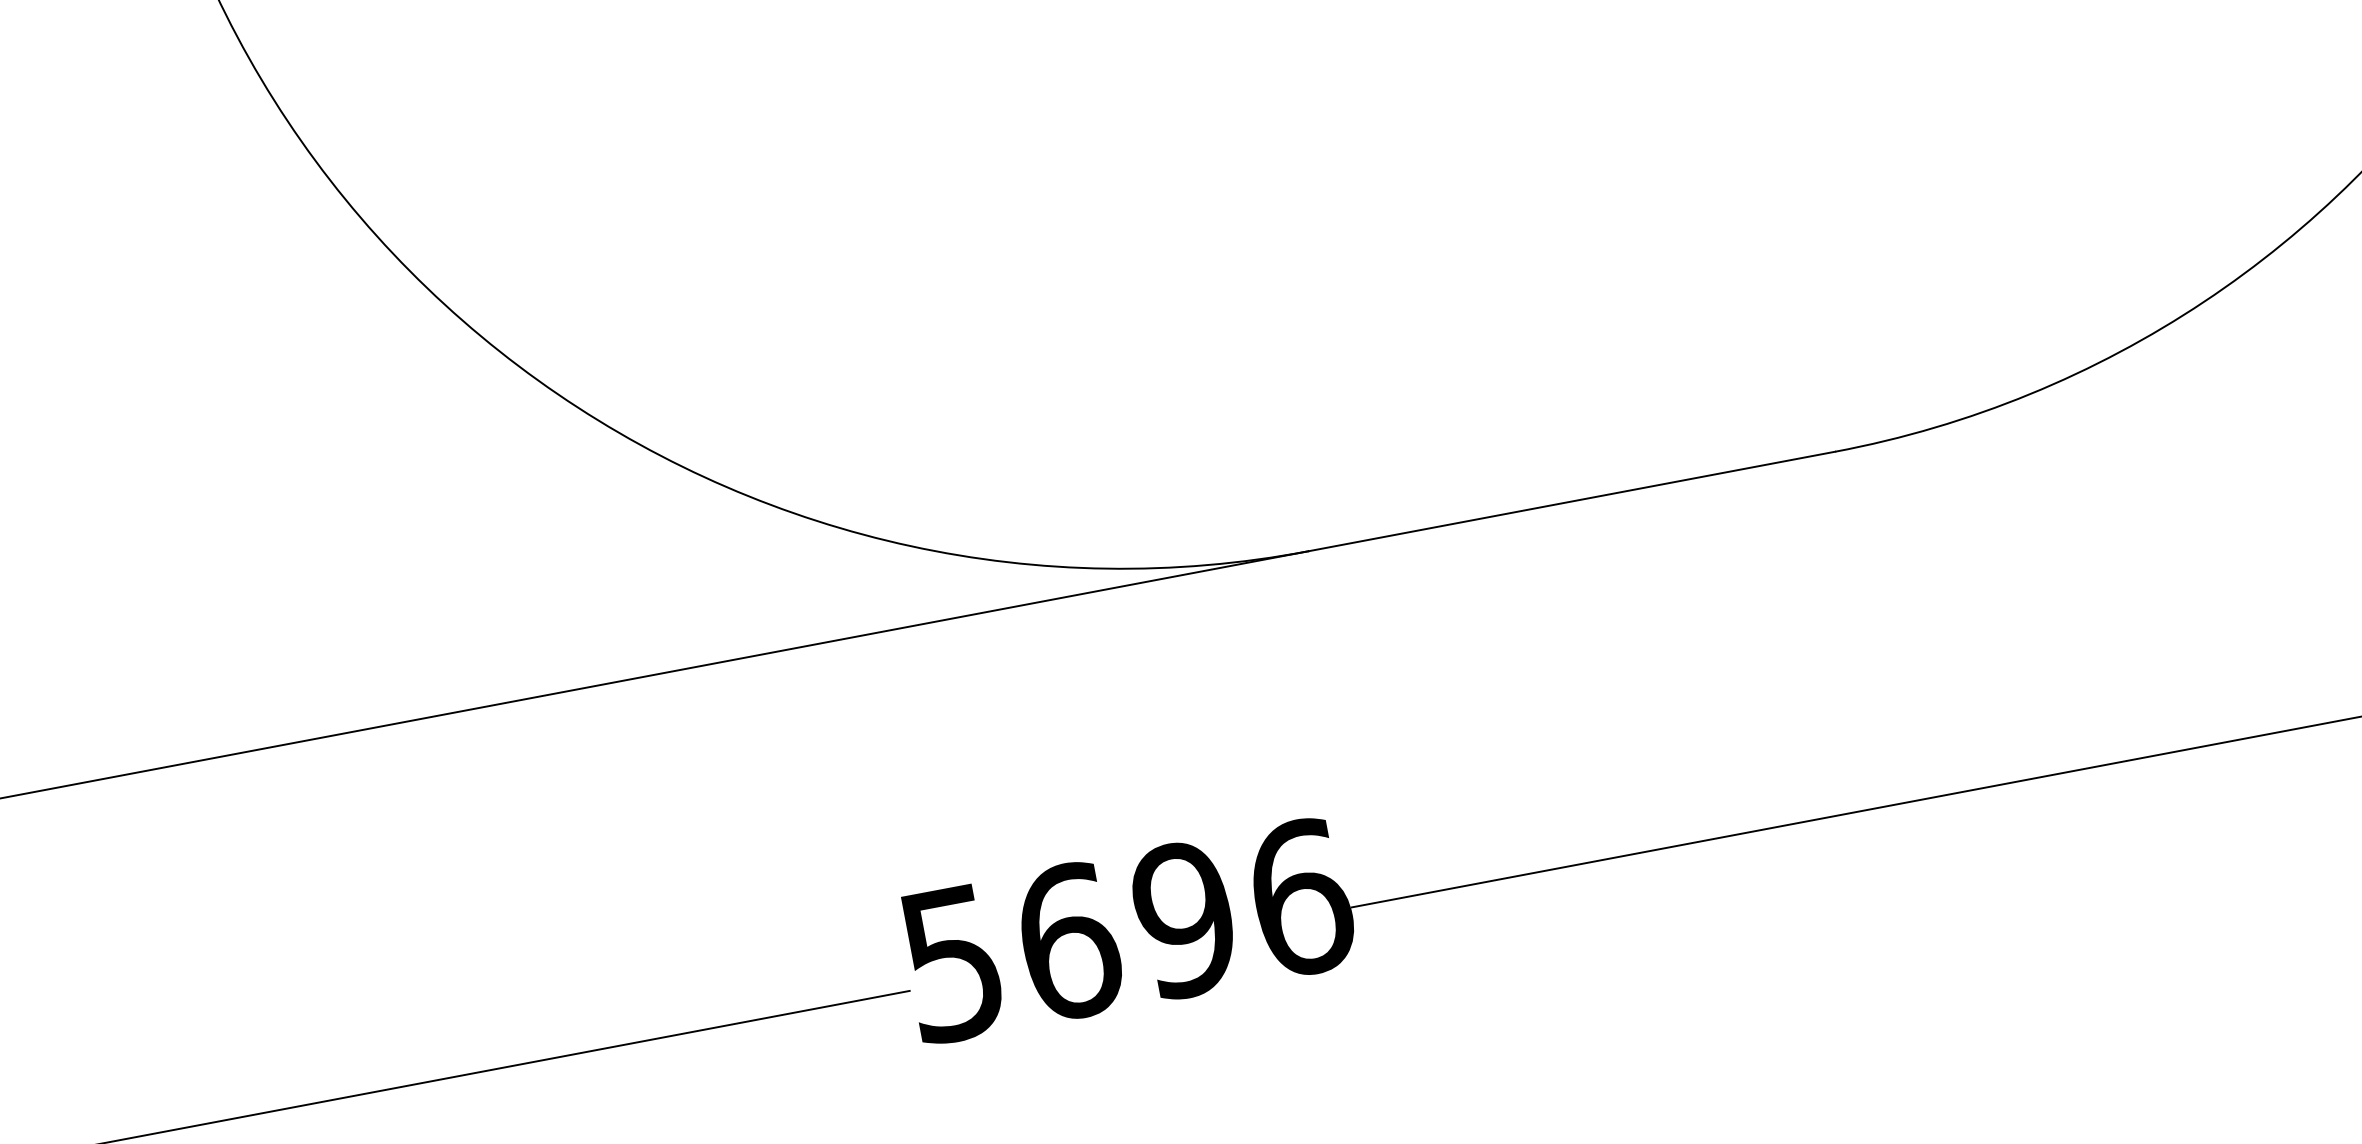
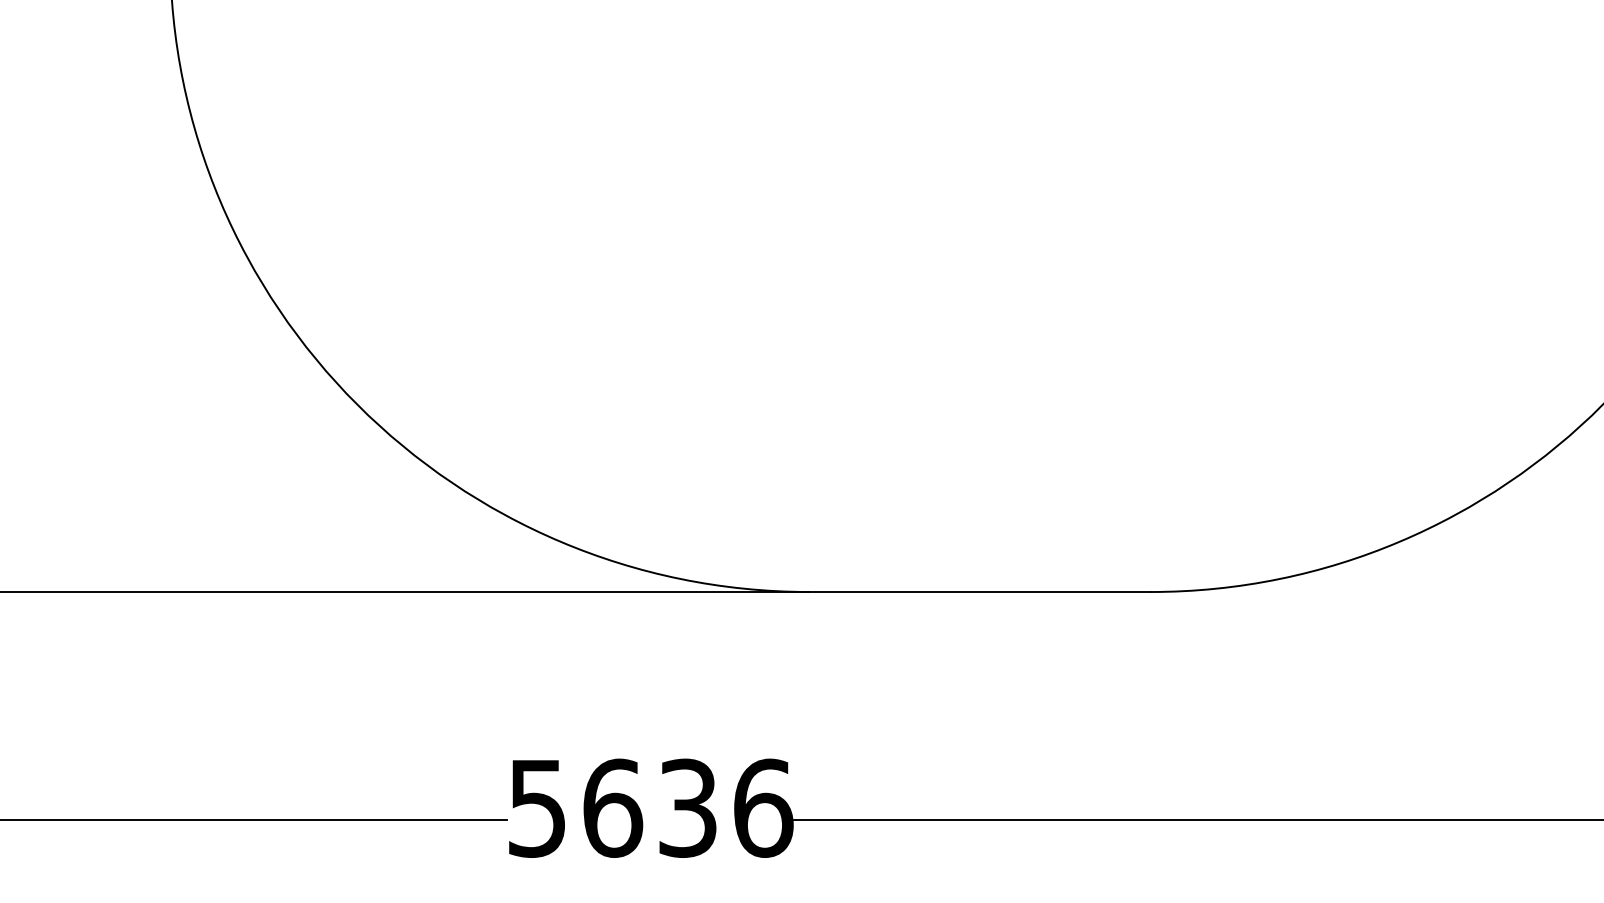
text: (1183, 918) -> (687, 807), 5696 -> 5636

